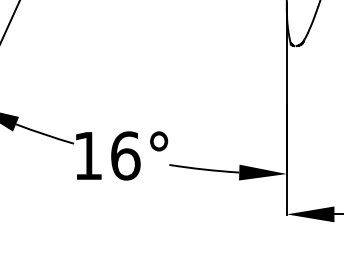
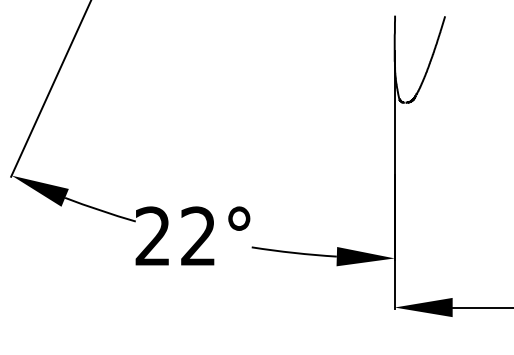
text: (106, 156) -> (175, 236), 16° -> 22°

